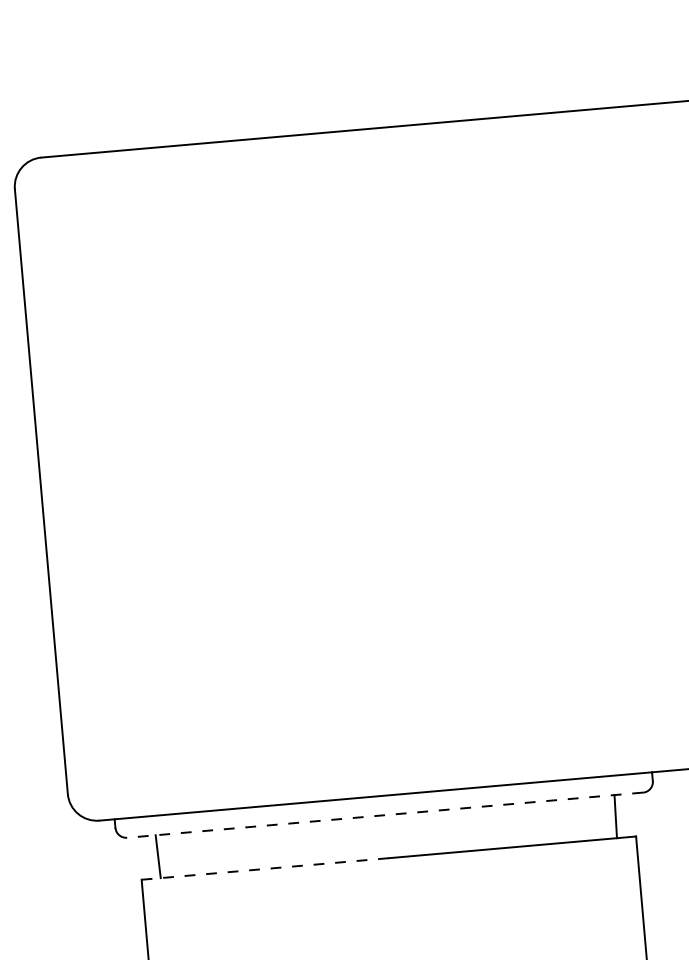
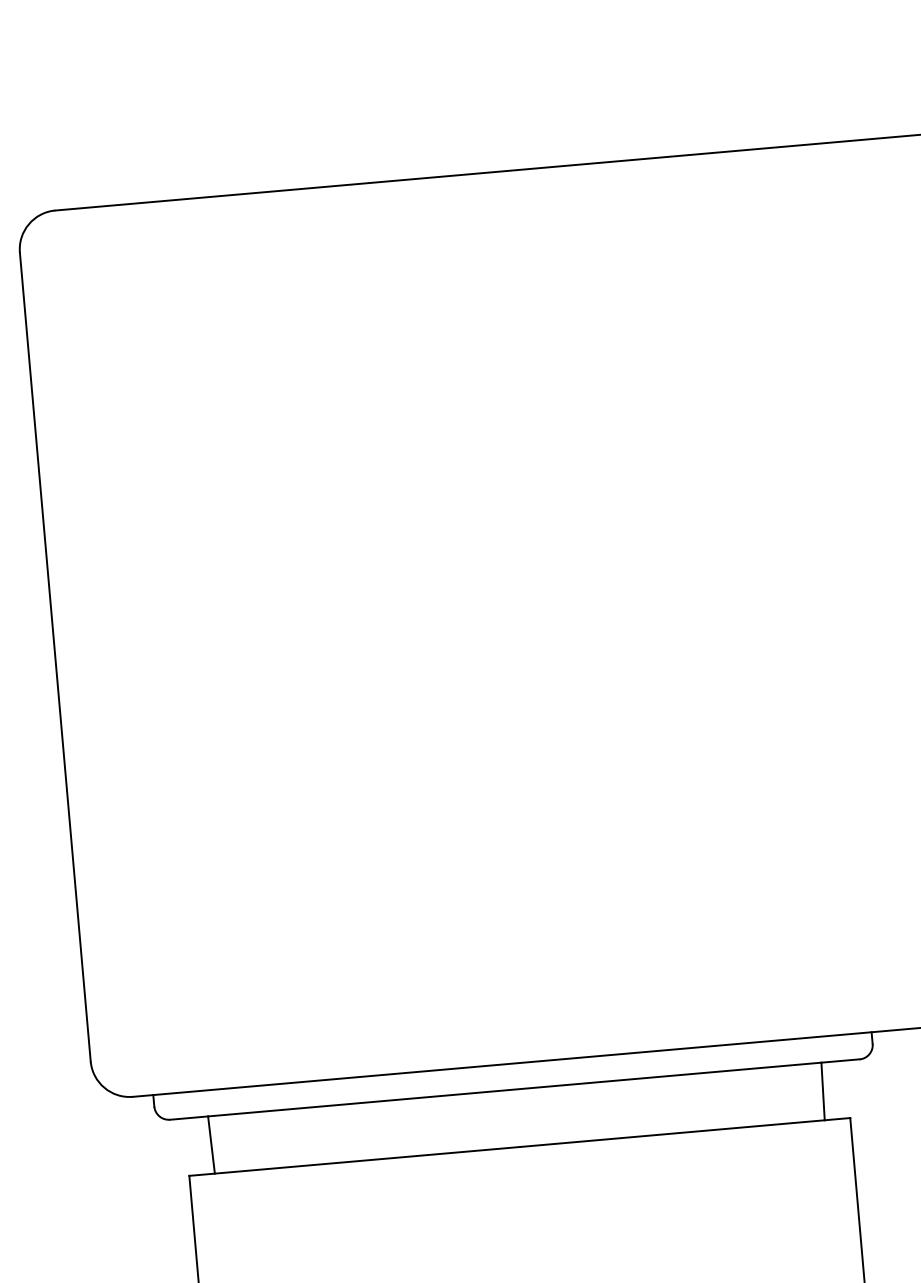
line: (385, 815) -> (515, 1089), dashed -> solid
line: (265, 868) -> (354, 1160), dashed -> solid

